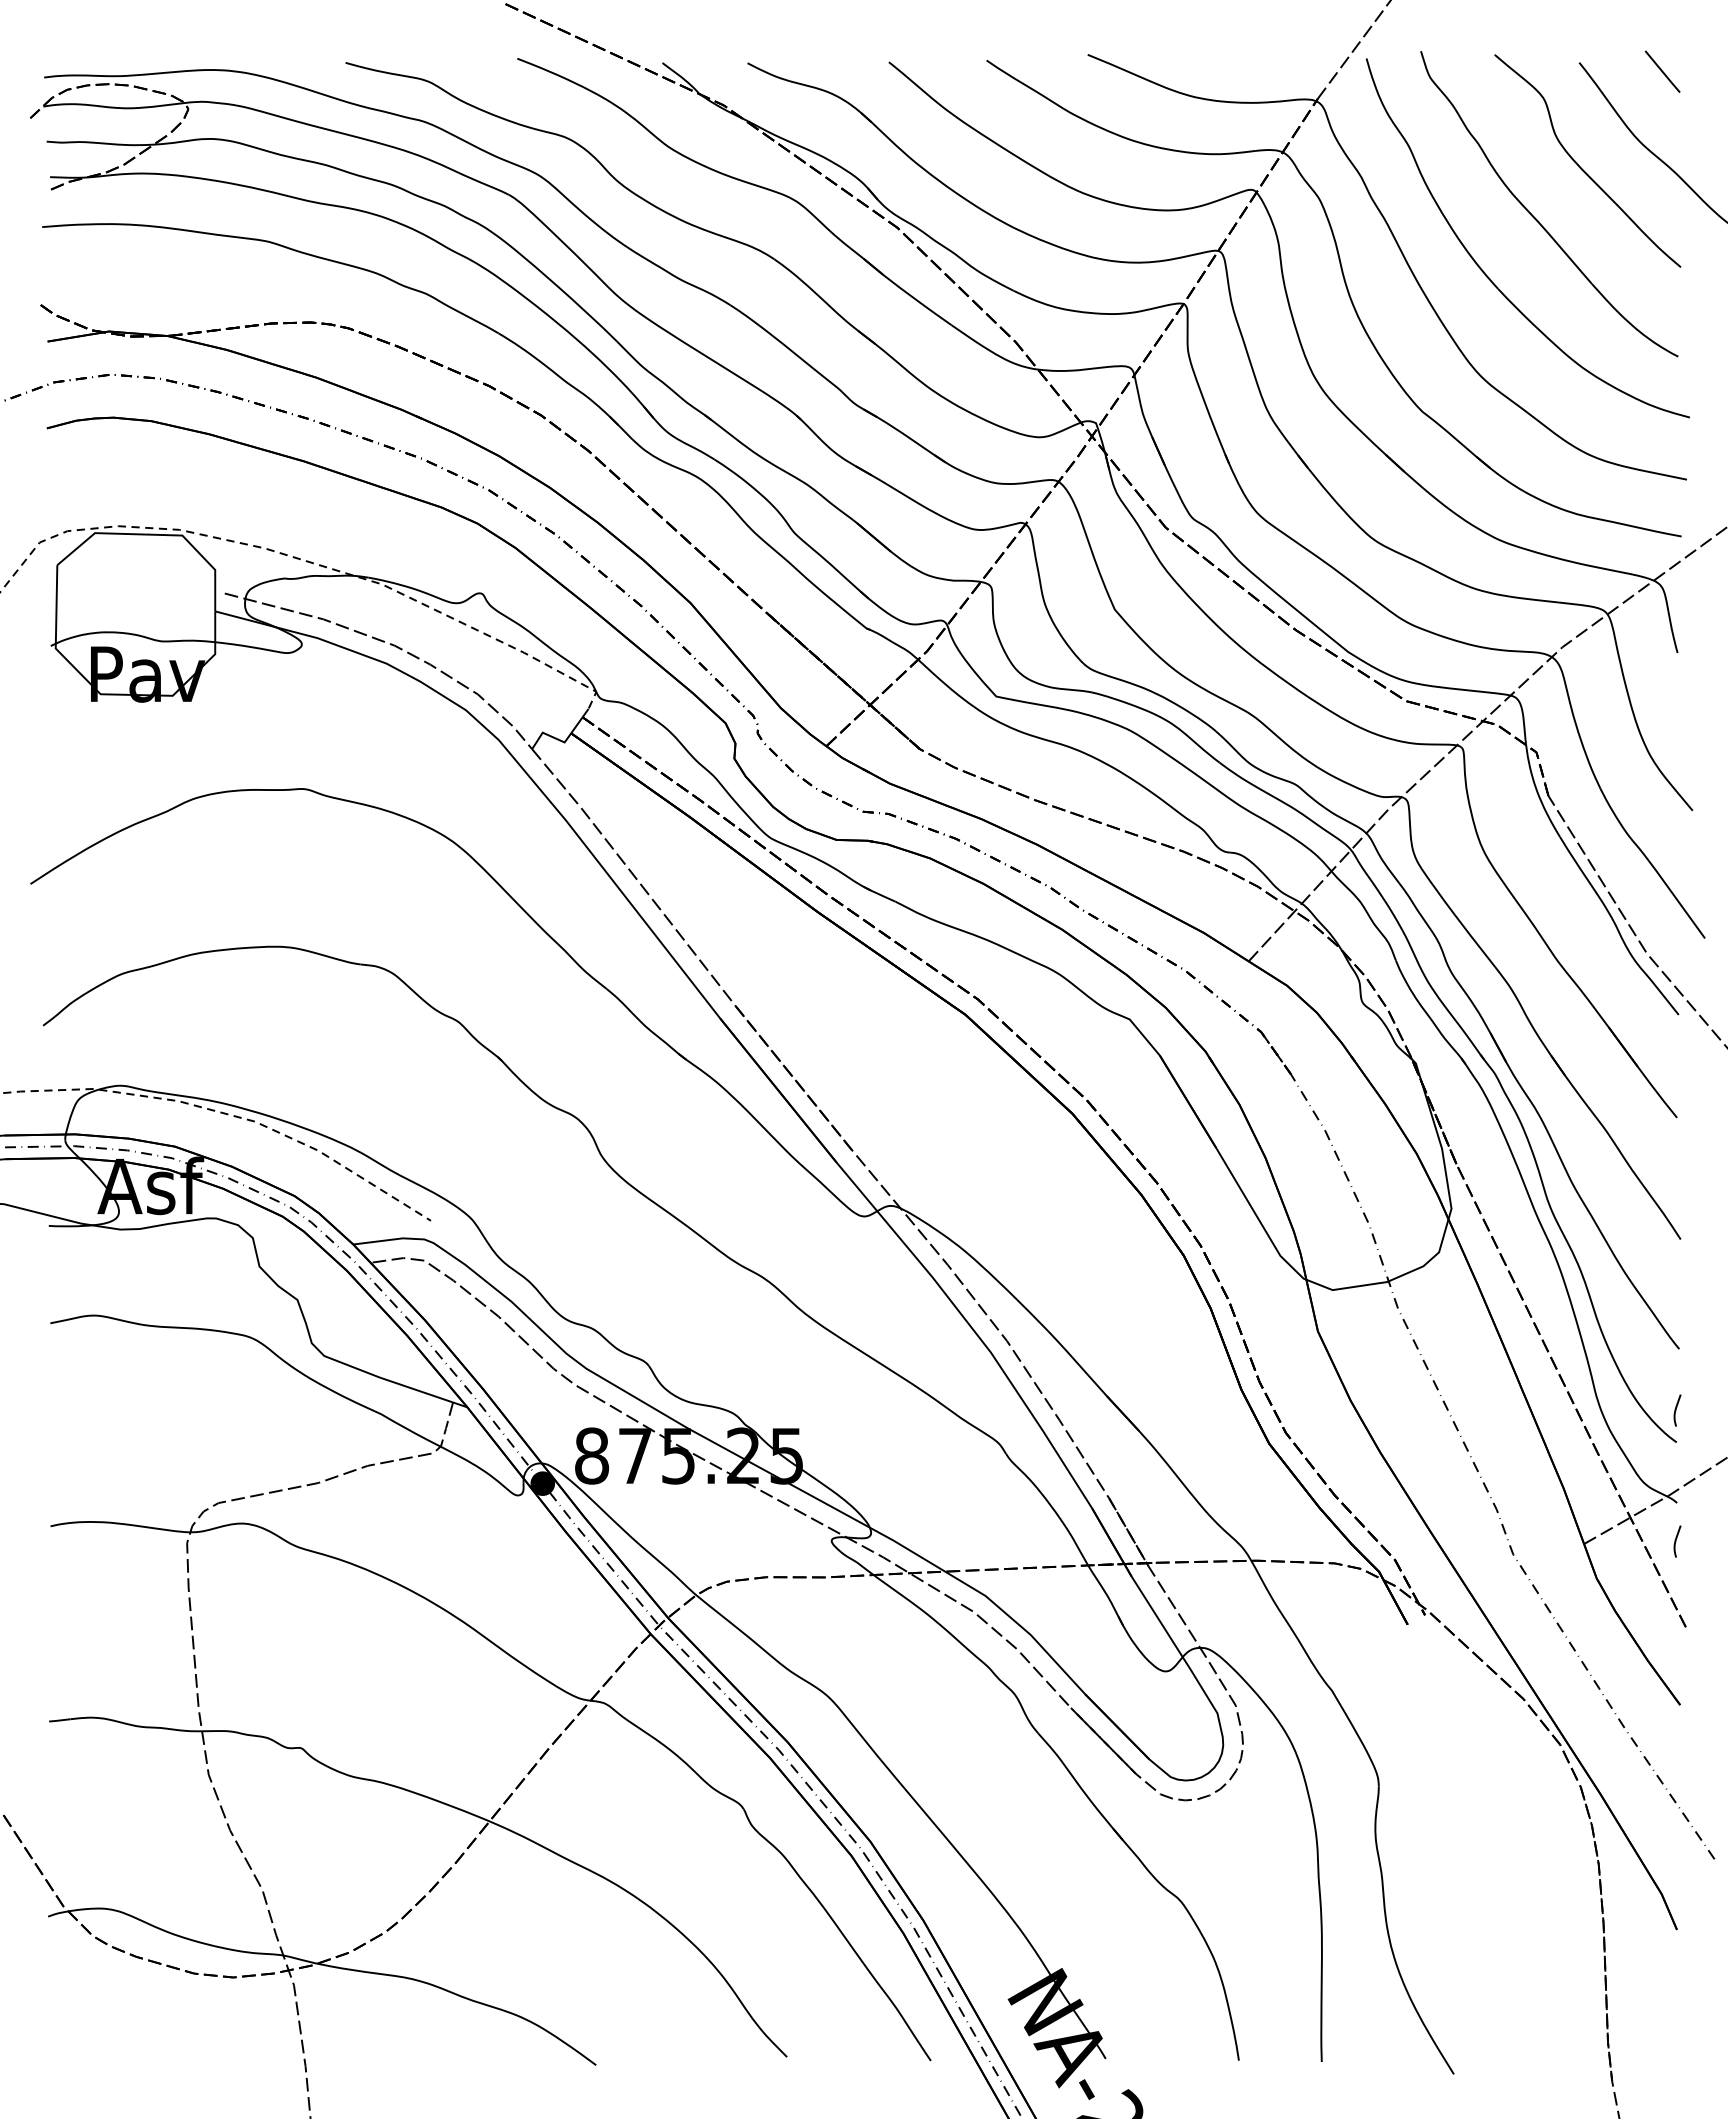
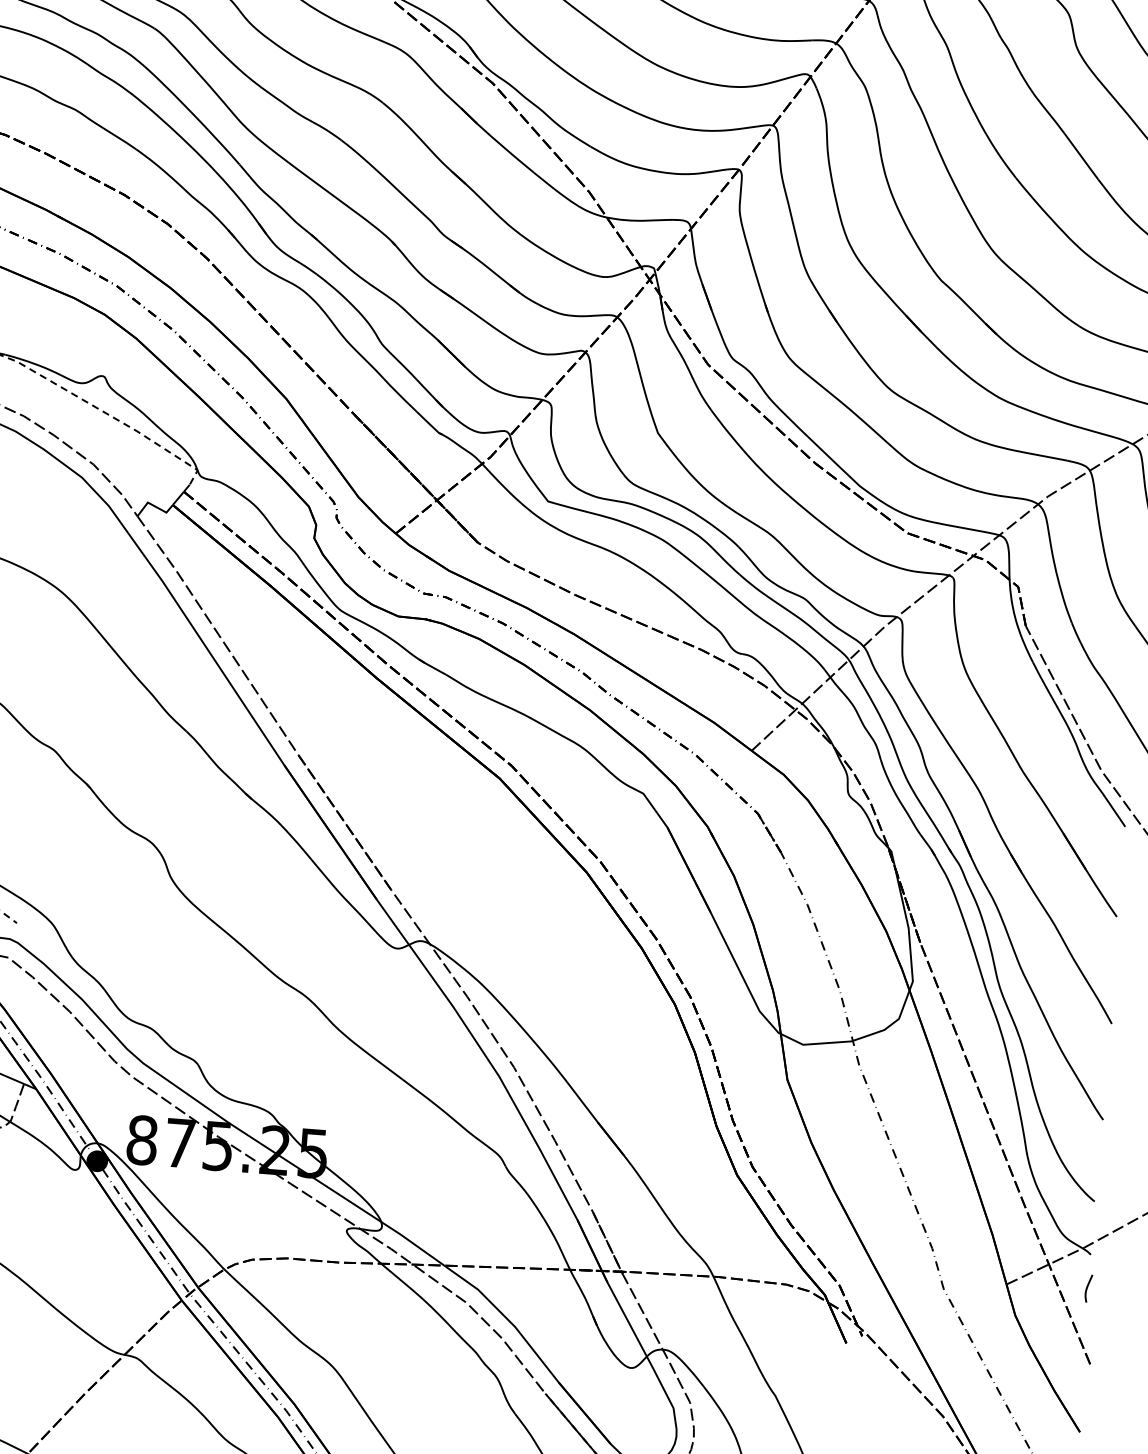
curve: (1676, 1410) -> (1096, 1173), removed

